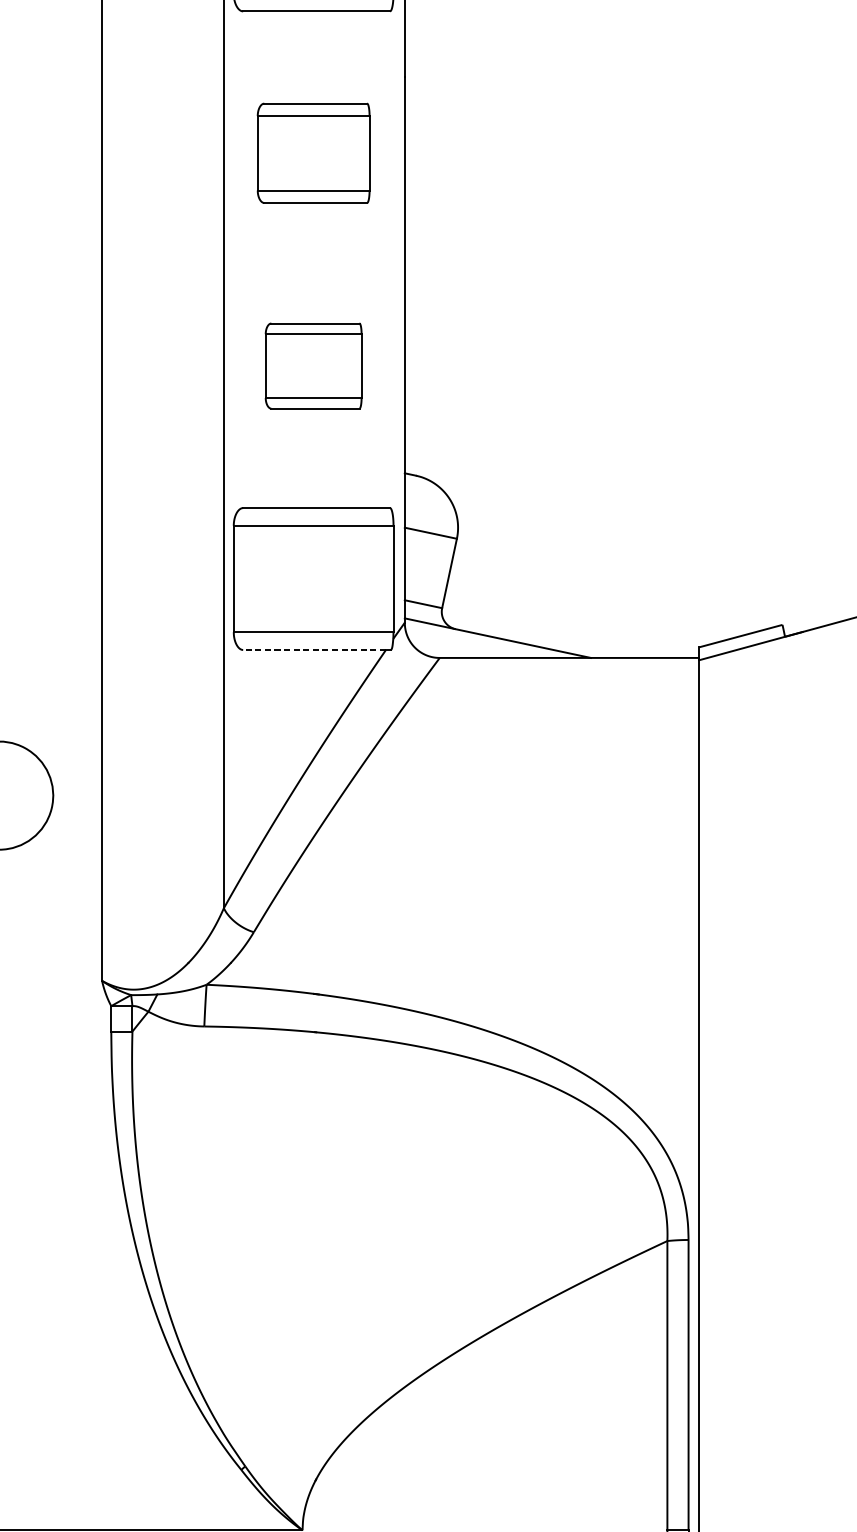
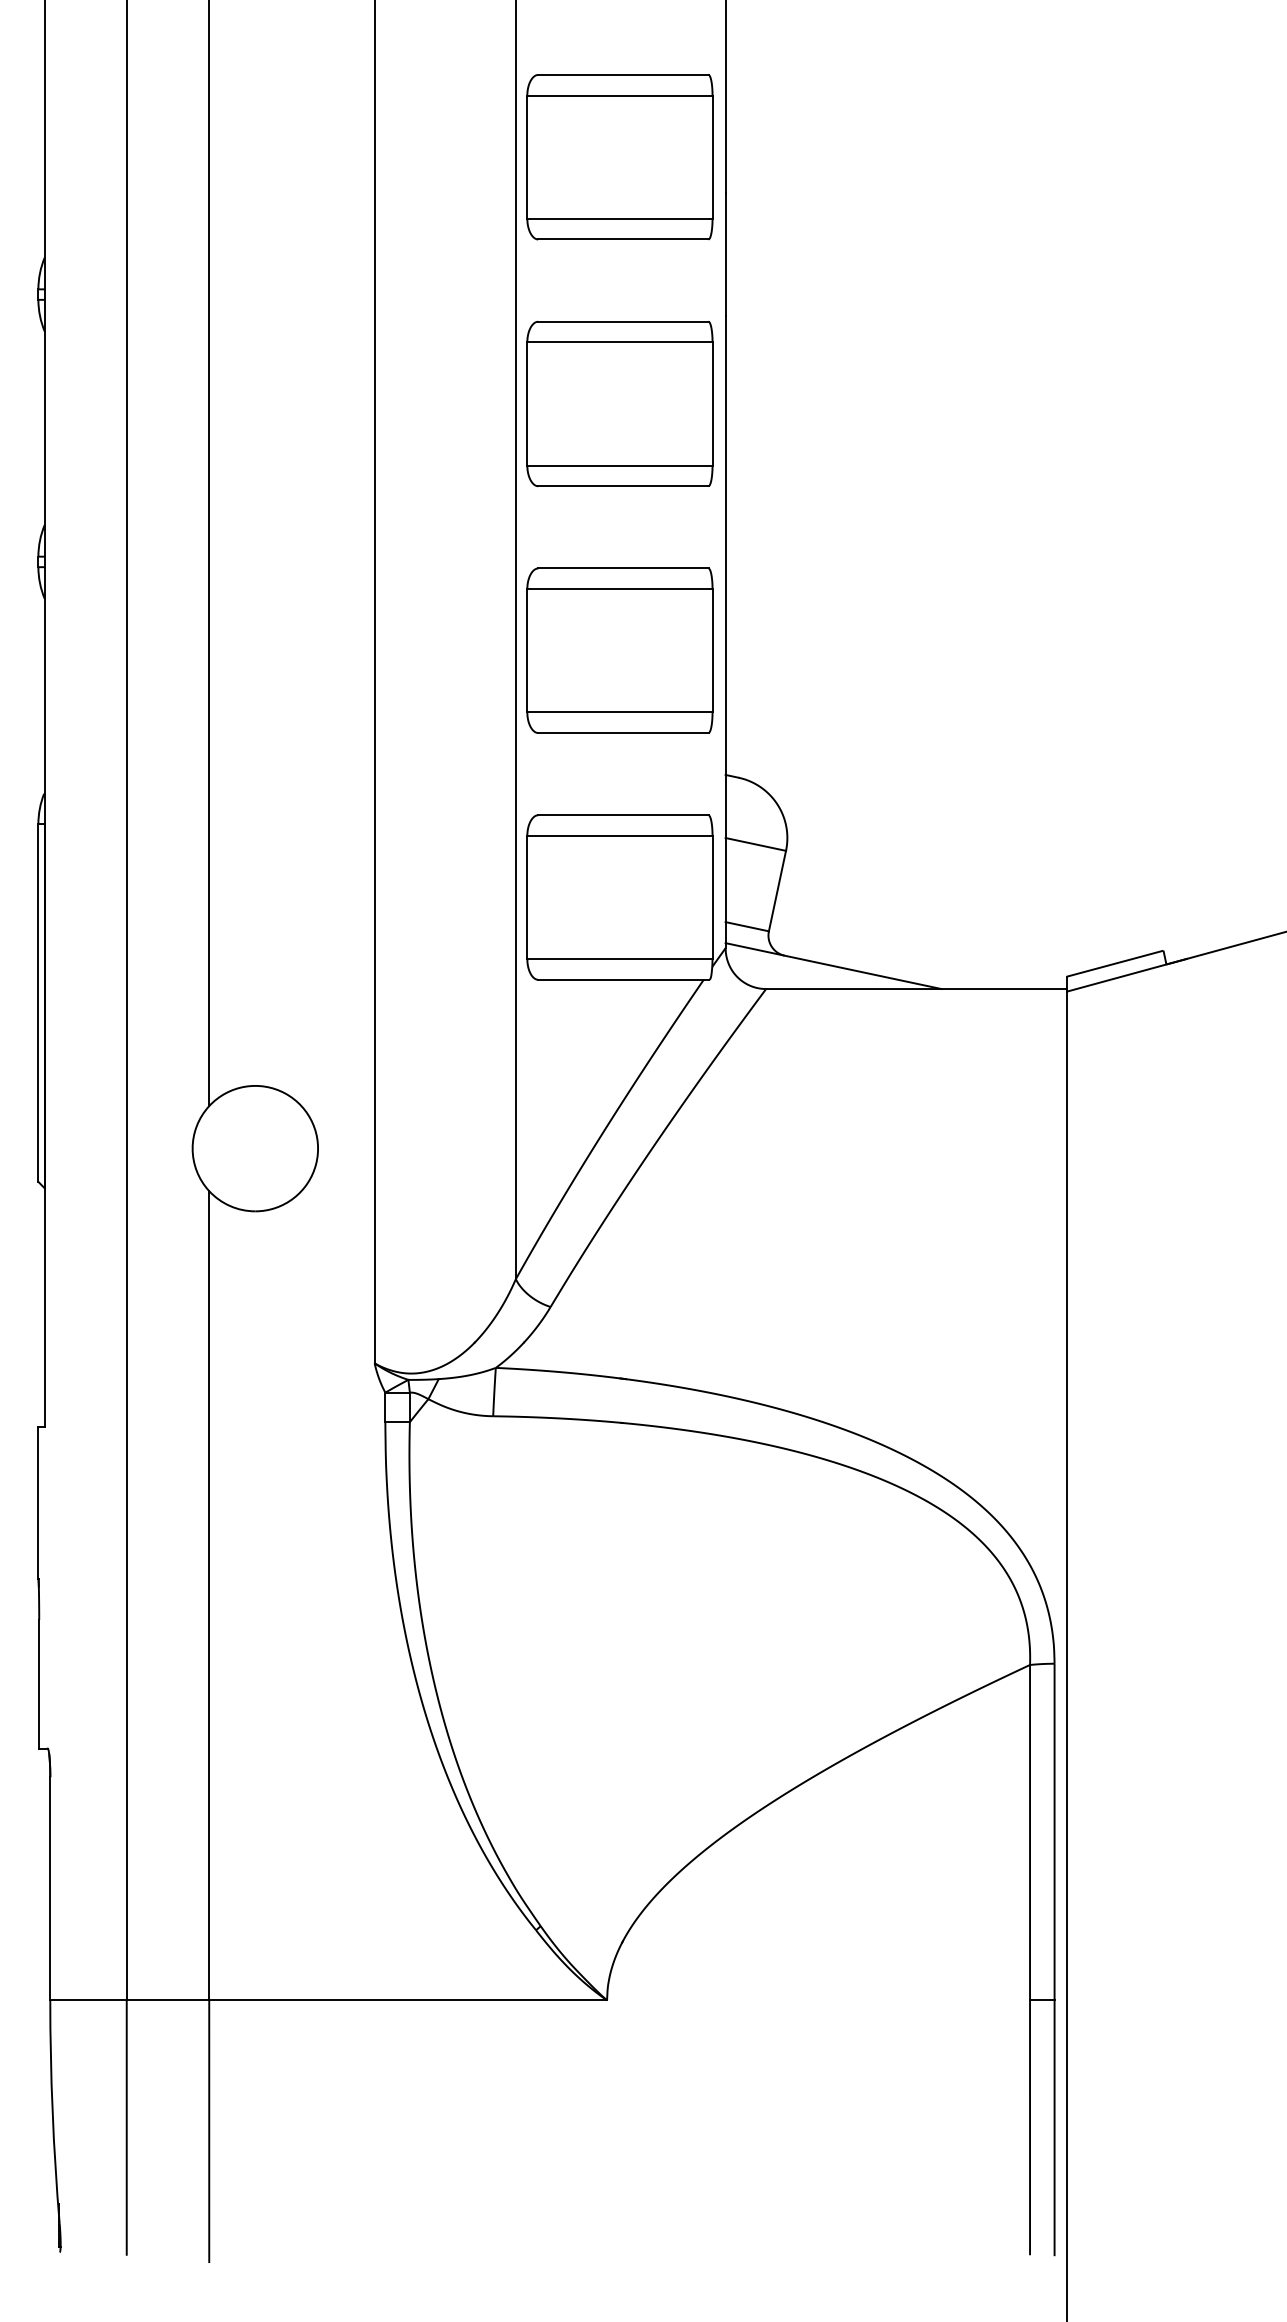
part: (313, 152) -> (619, 403), size x1.43
part: (313, 365) -> (619, 650), size x1.67
line: (314, 649) -> (621, 979), dashed -> solid

